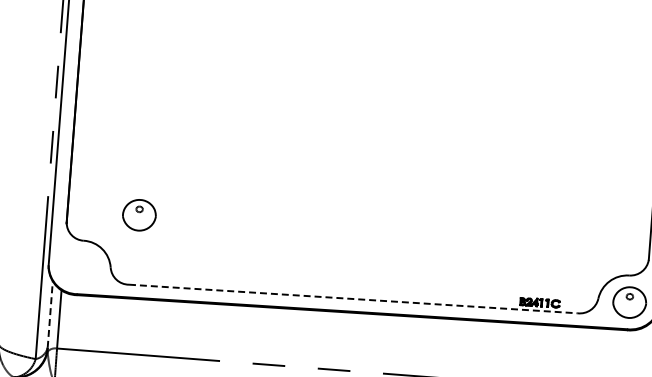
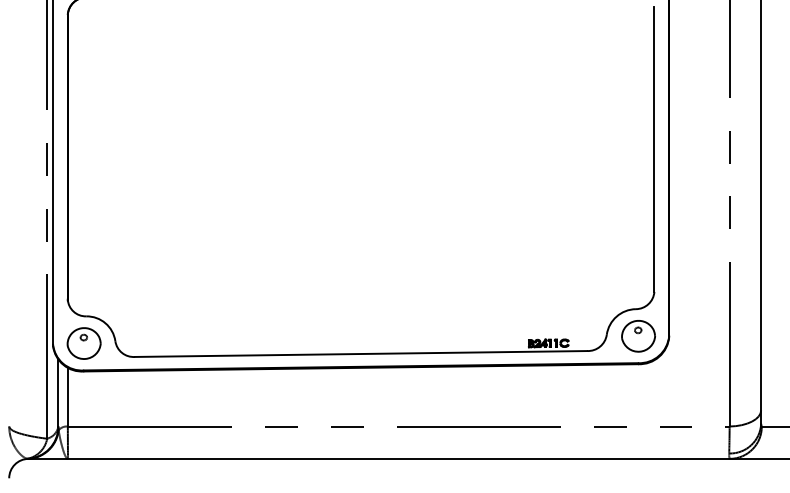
part: (138, 215) -> (83, 343), moved
line: (353, 298) -> (361, 353), dashed -> solid
line: (50, 314) -> (58, 392), dashed -> solid

